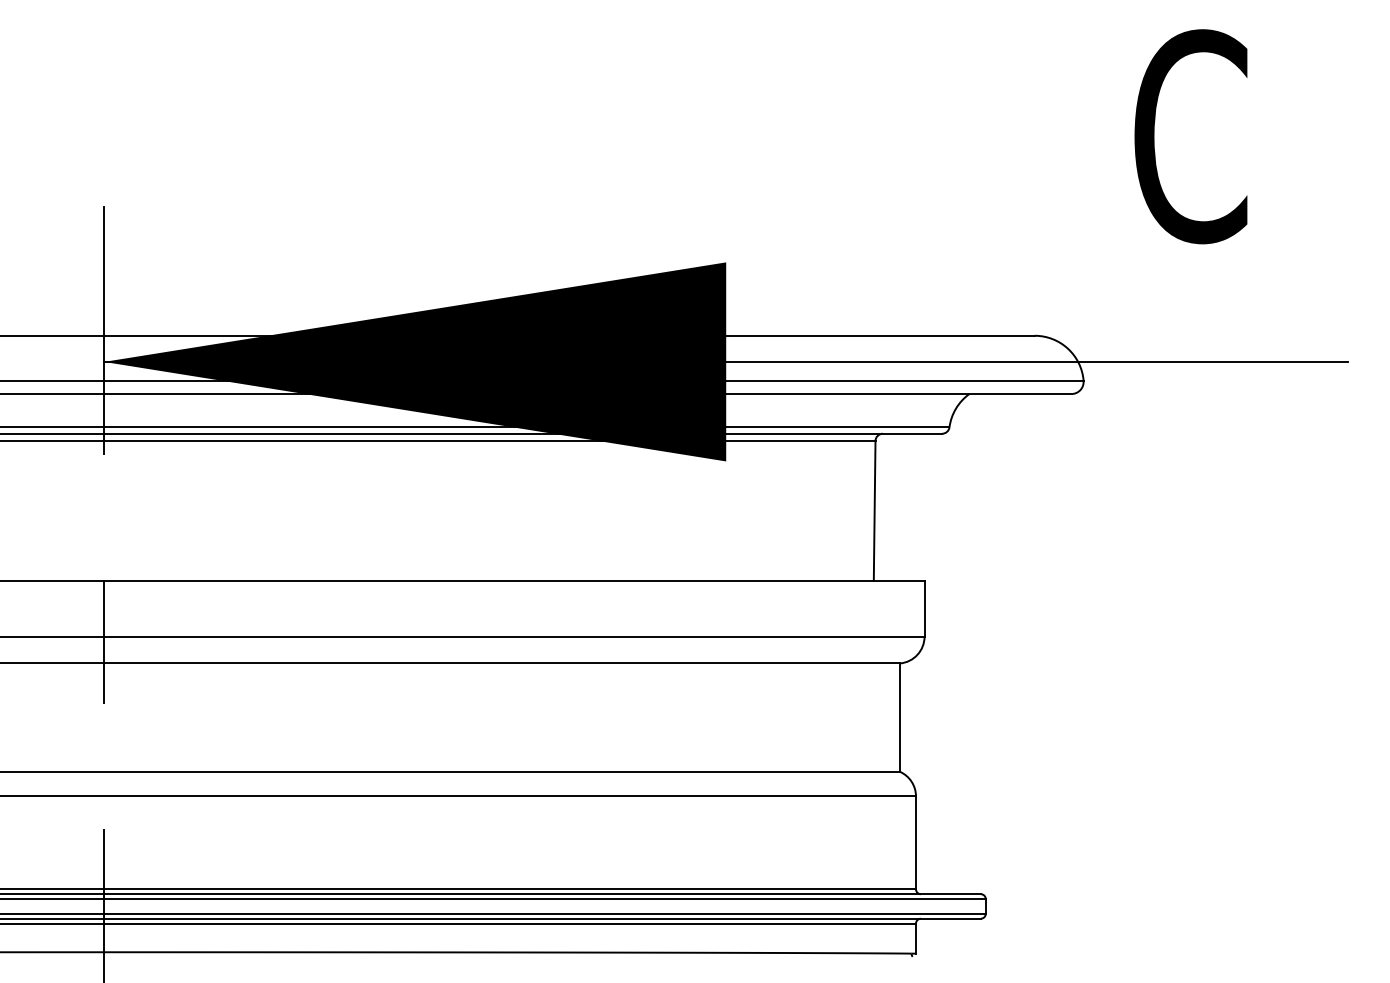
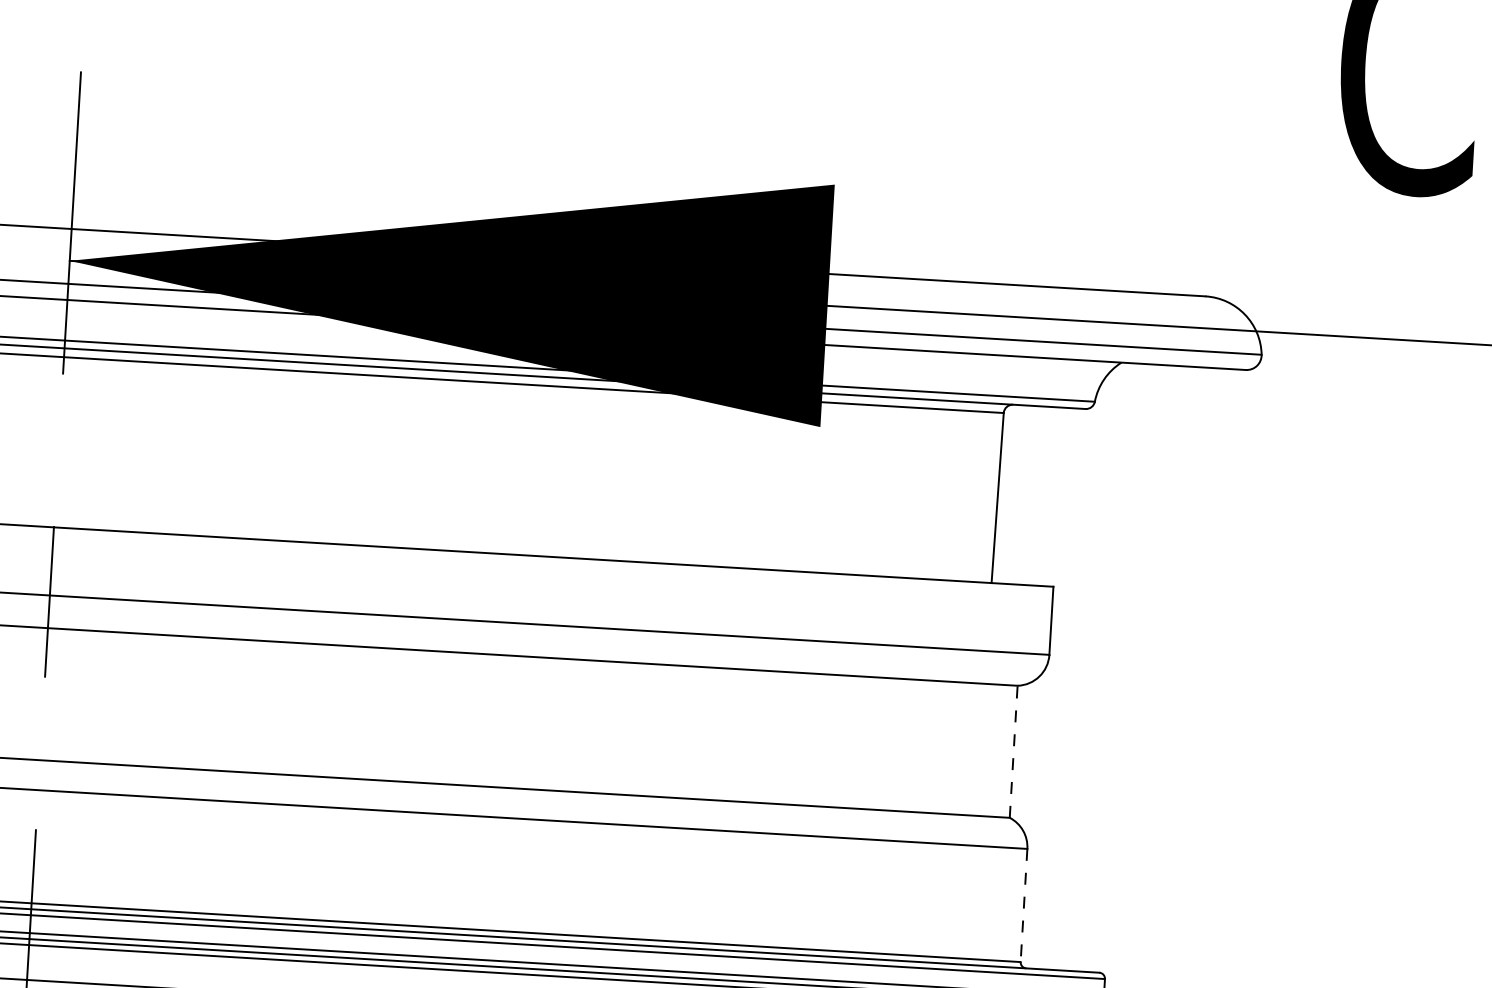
line: (900, 717) -> (1014, 751), solid -> dashed
line: (916, 843) -> (1024, 906), solid -> dashed

